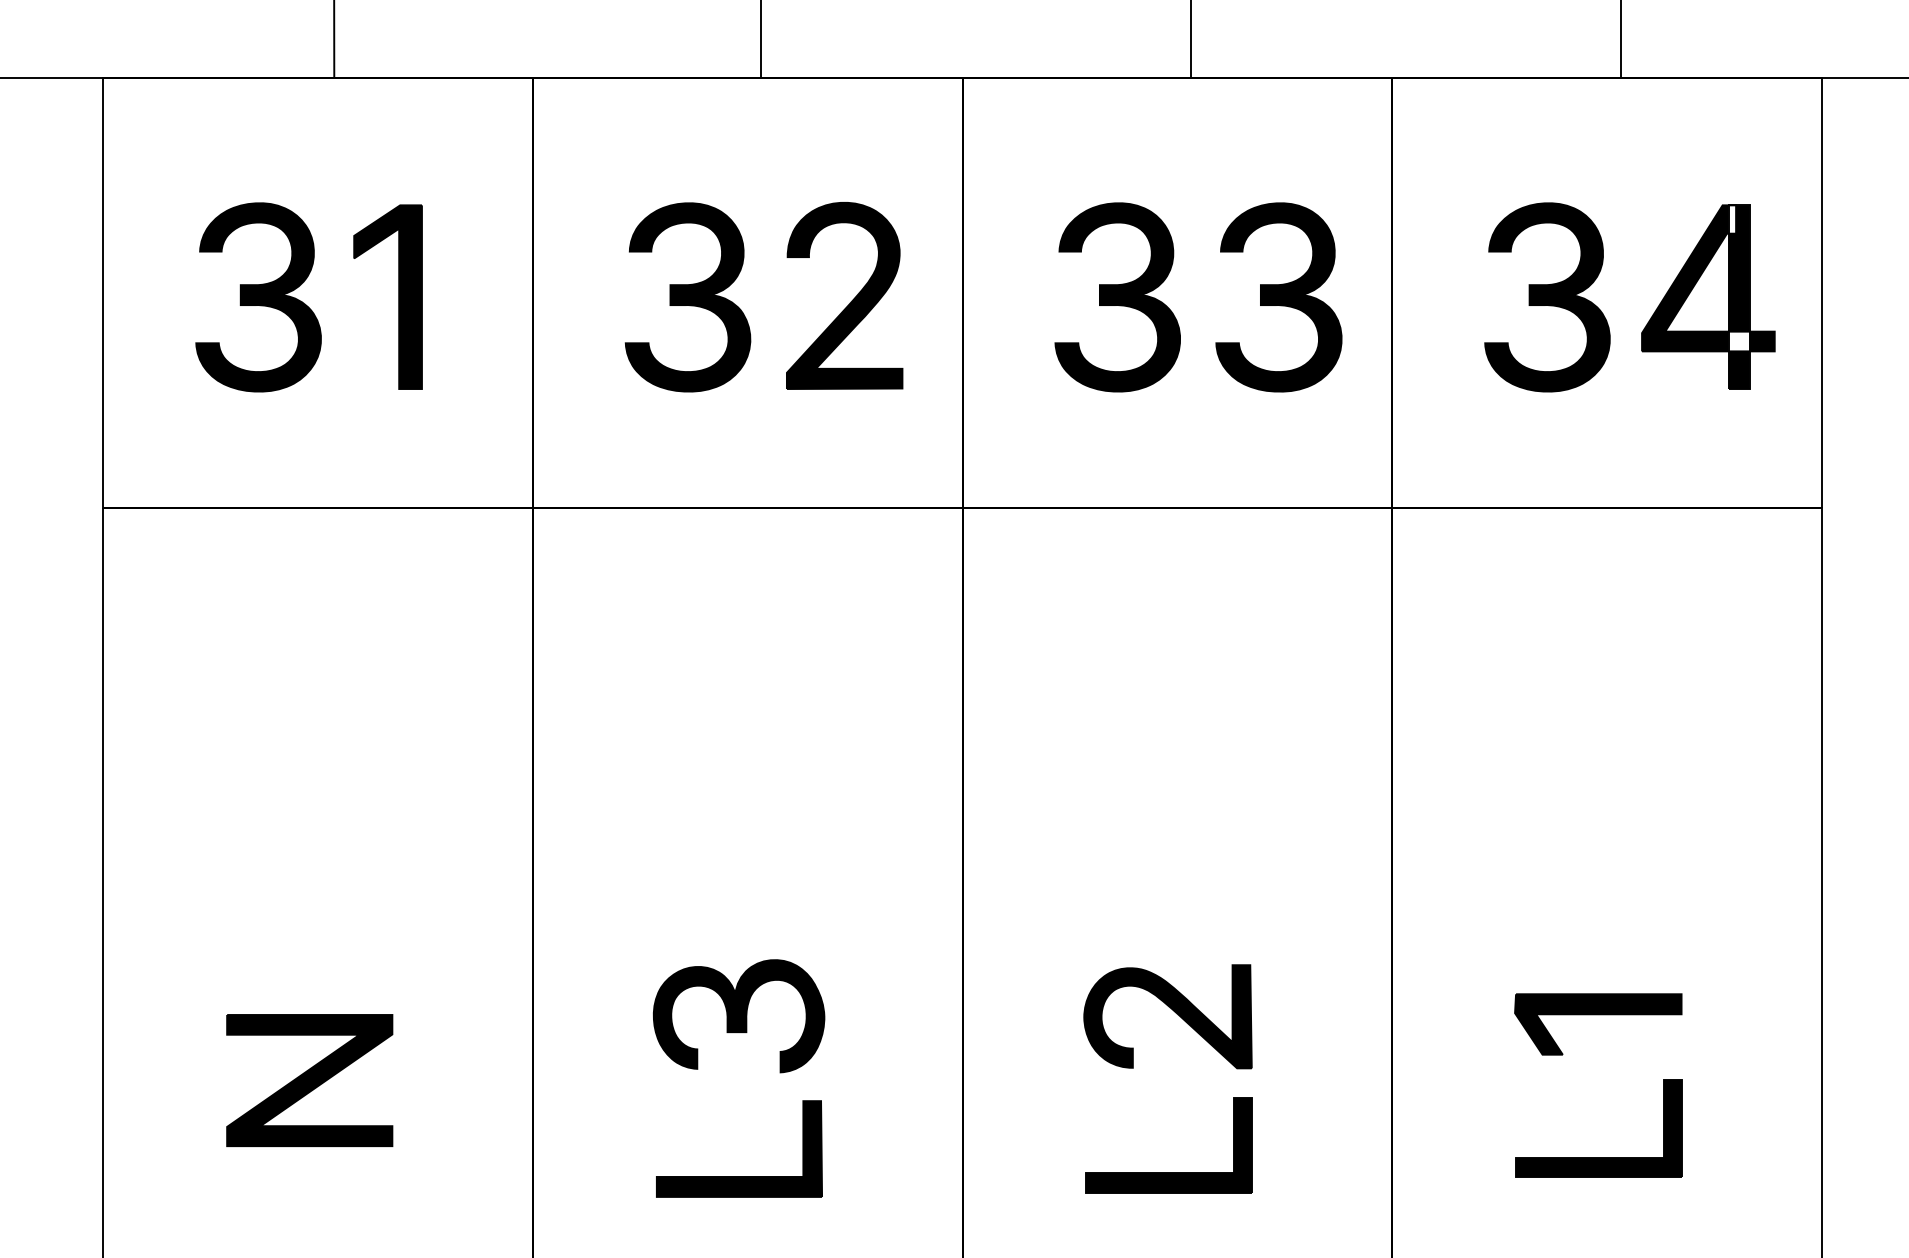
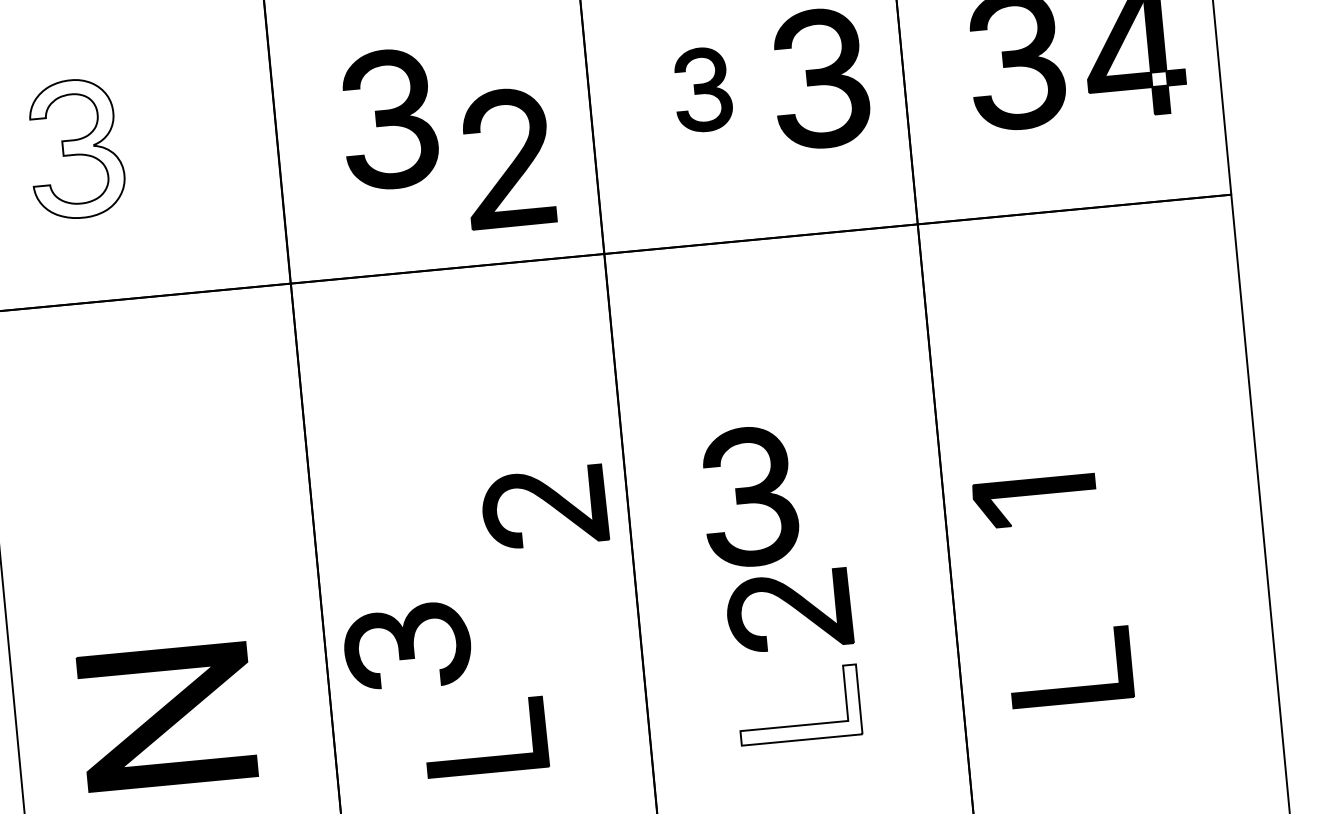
part: (398, 296) -> (178, 138), removed
fill: (258, 297) -> (76, 149), removed
part: (1117, 297) -> (702, 89), size x0.6
part: (850, 301) -> (513, 161), moved
part: (853, 838) -> (547, 502), added
part: (1129, 856) -> (750, 496), added
part: (1598, 1015) -> (1034, 495), moved
part: (738, 1016) -> (407, 647), moved
part: (309, 1080) -> (167, 716), size x1.4
fill: (1168, 1145) -> (798, 705), removed
part: (1598, 1157) -> (1072, 688), moved

